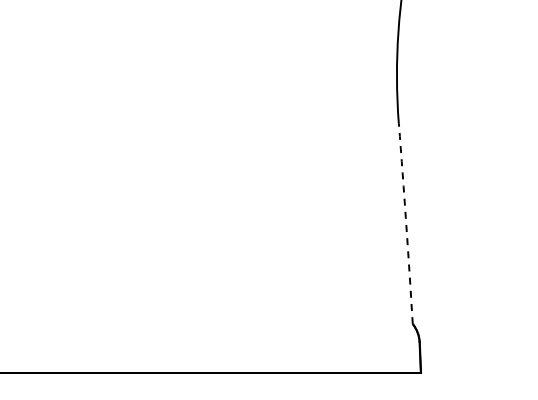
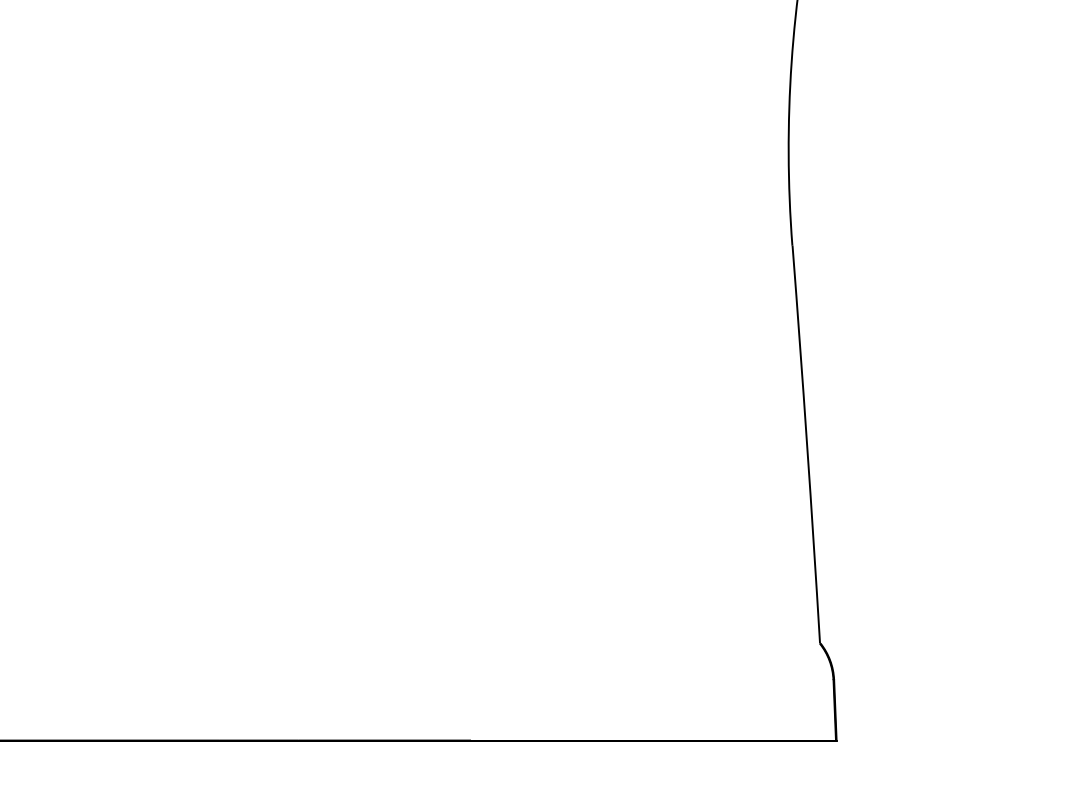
arc: (406, 223) -> (807, 443), dashed -> solid

